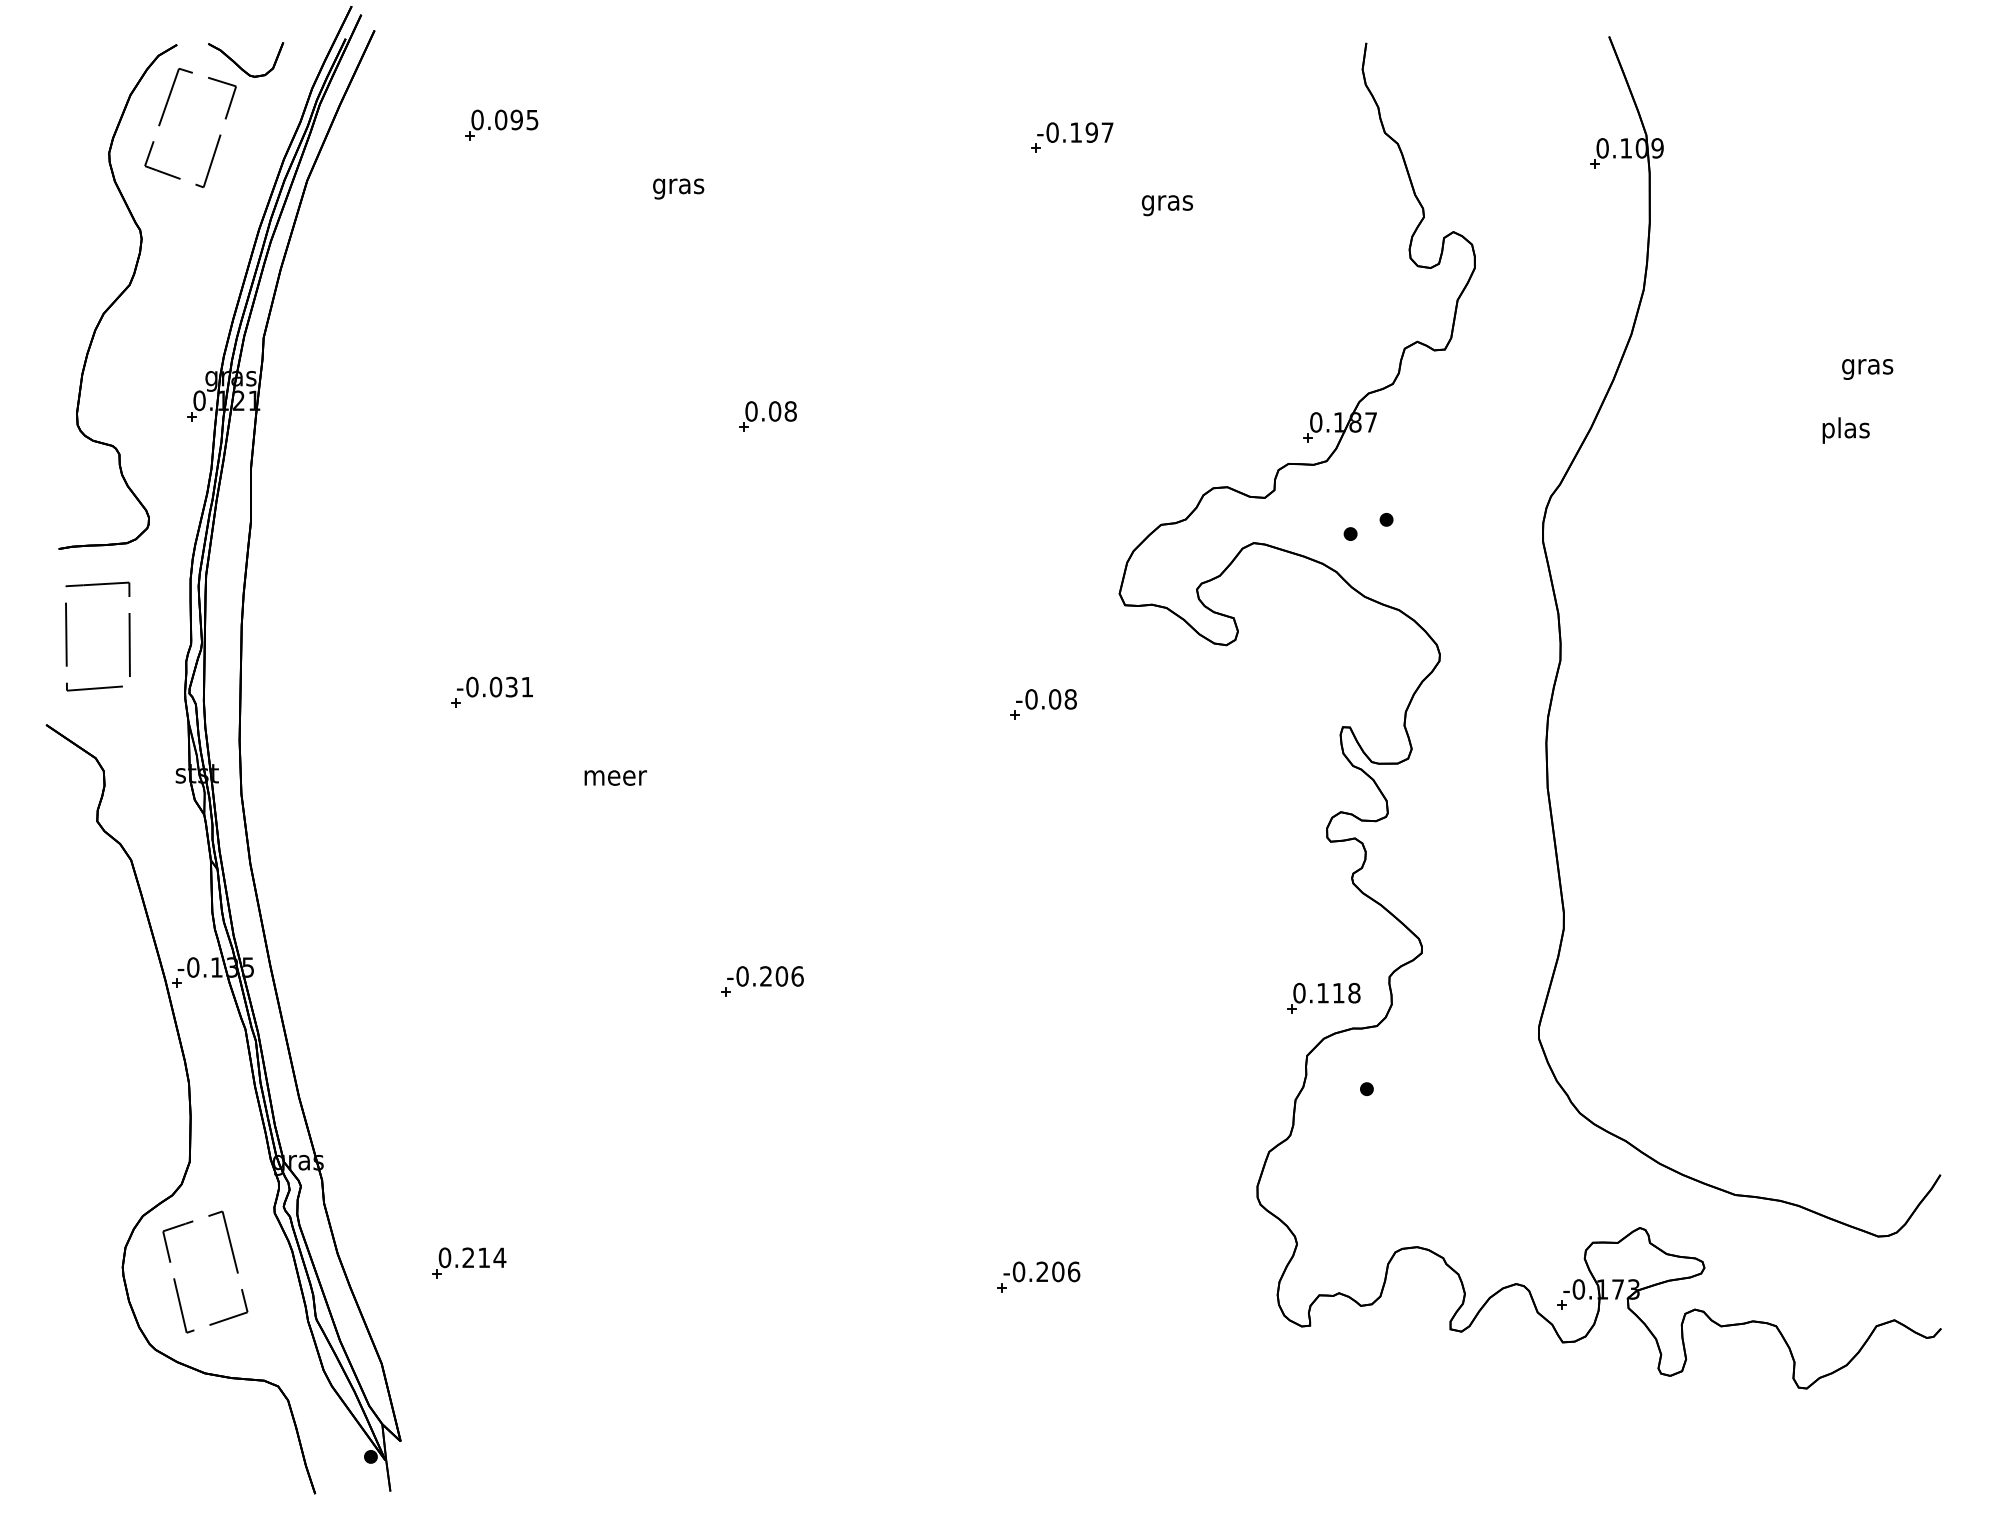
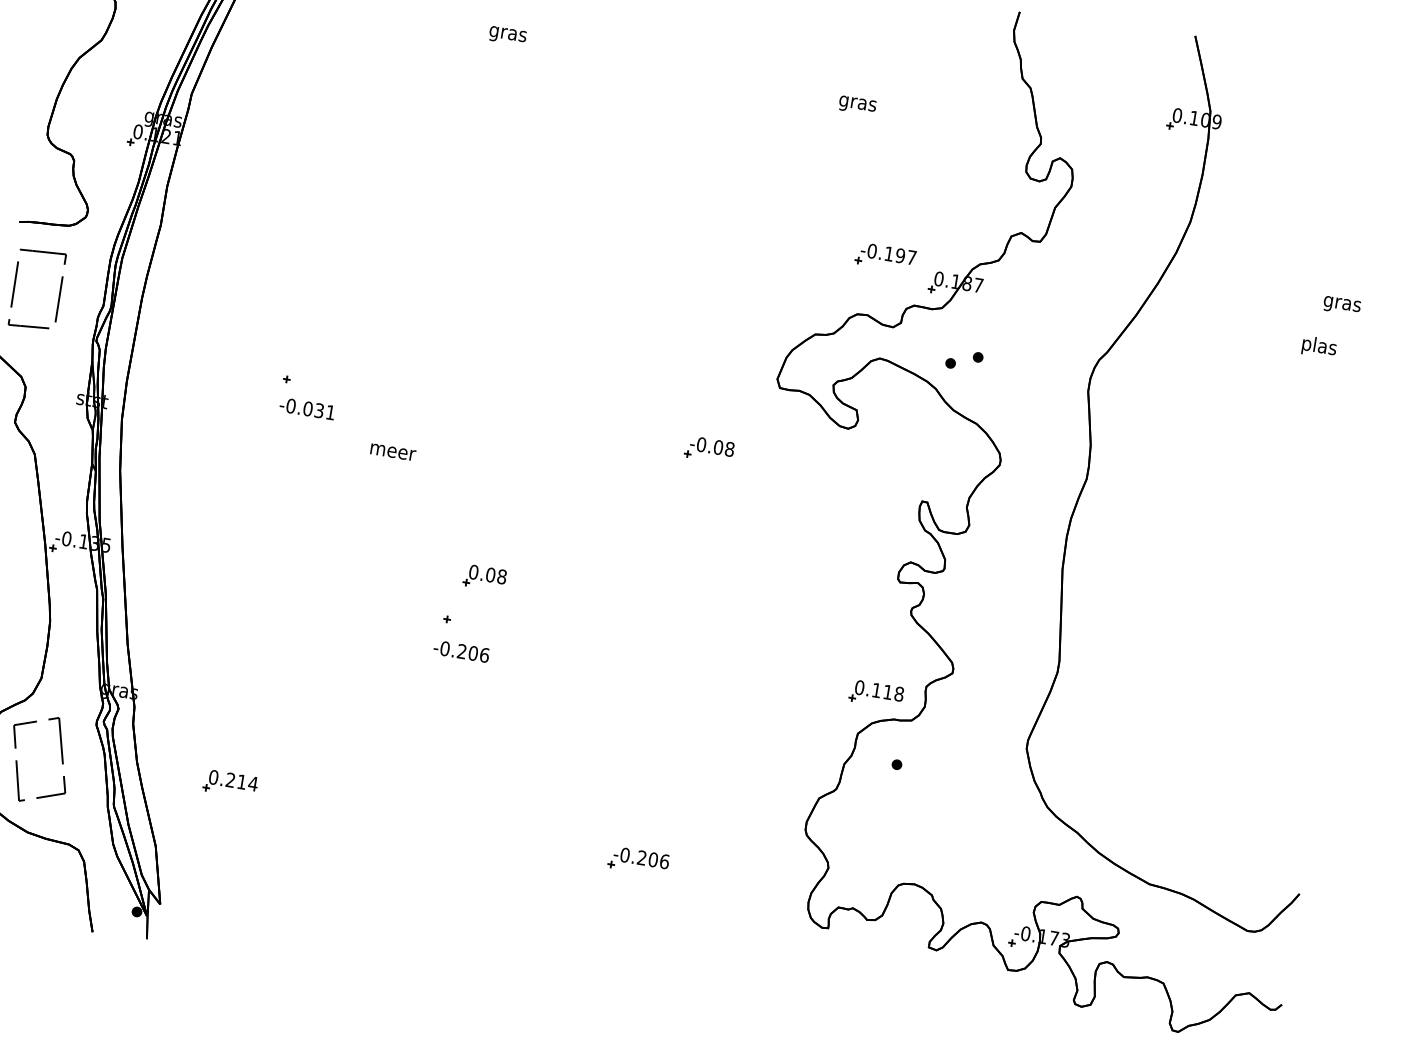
part: (1072, 137) -> (885, 257), moved
part: (767, 416) -> (484, 577), moved
text: (494, 686) -> (307, 408), moved
text: (765, 976) -> (461, 651), moved

